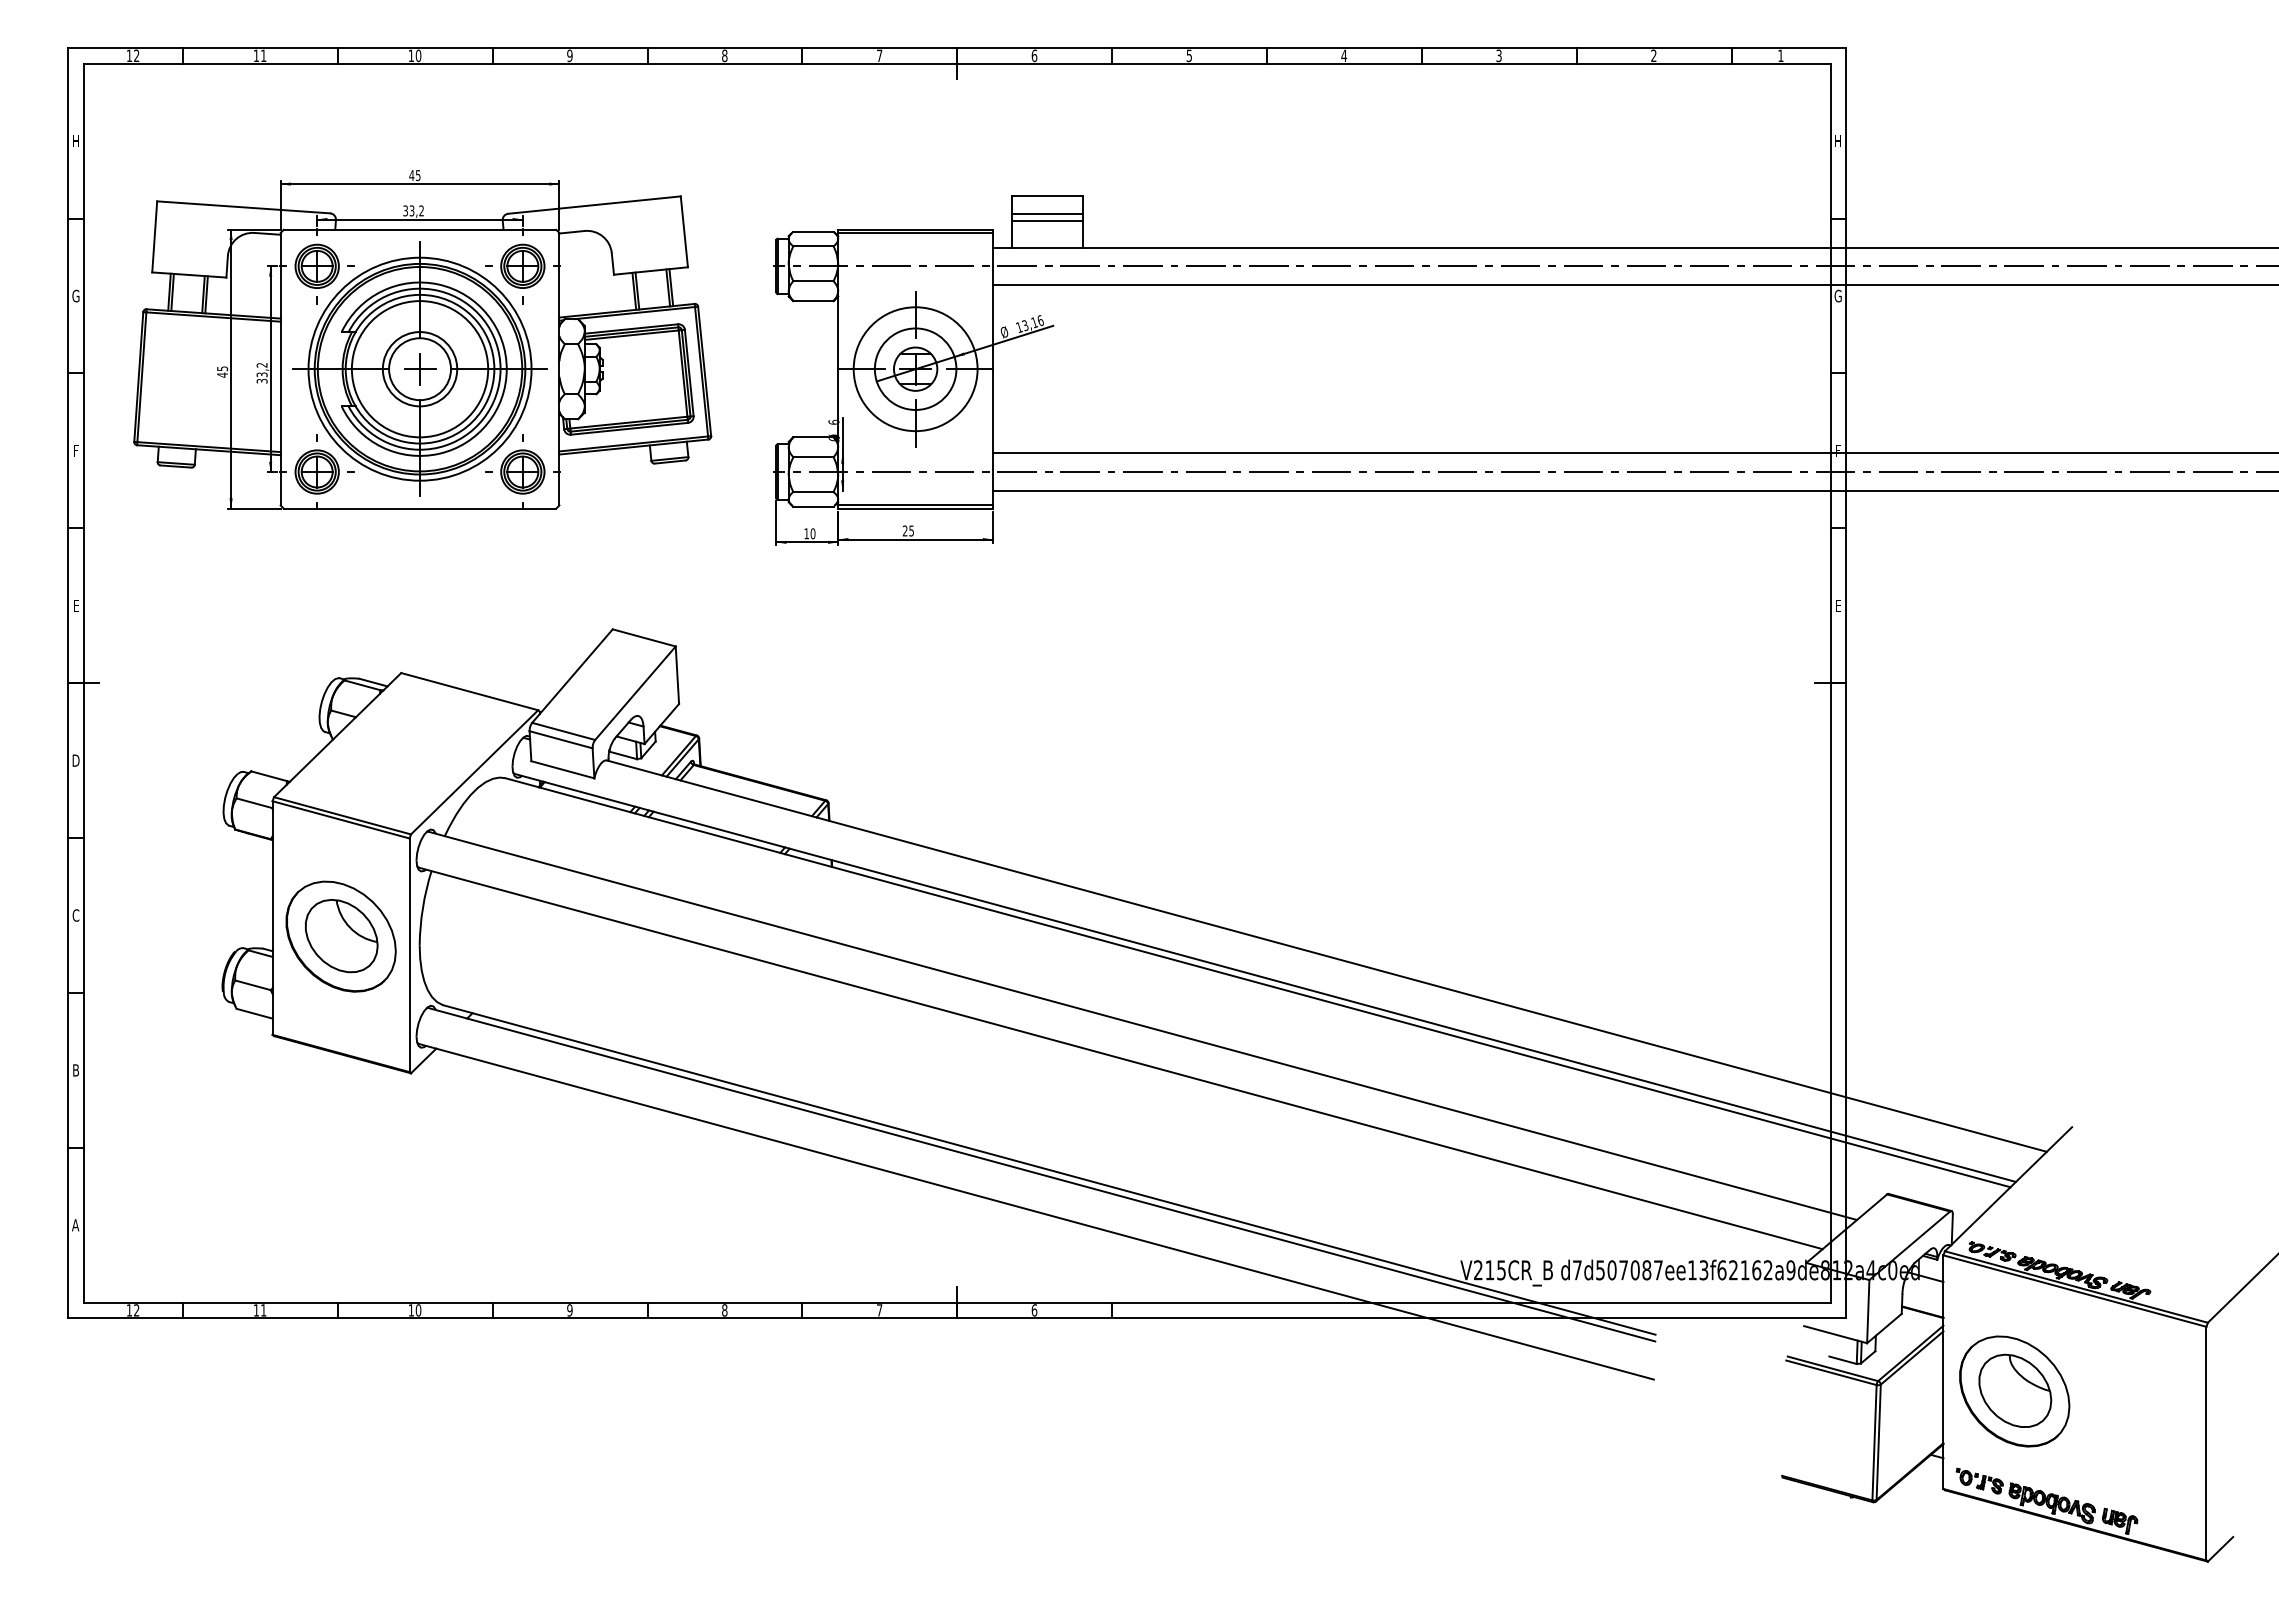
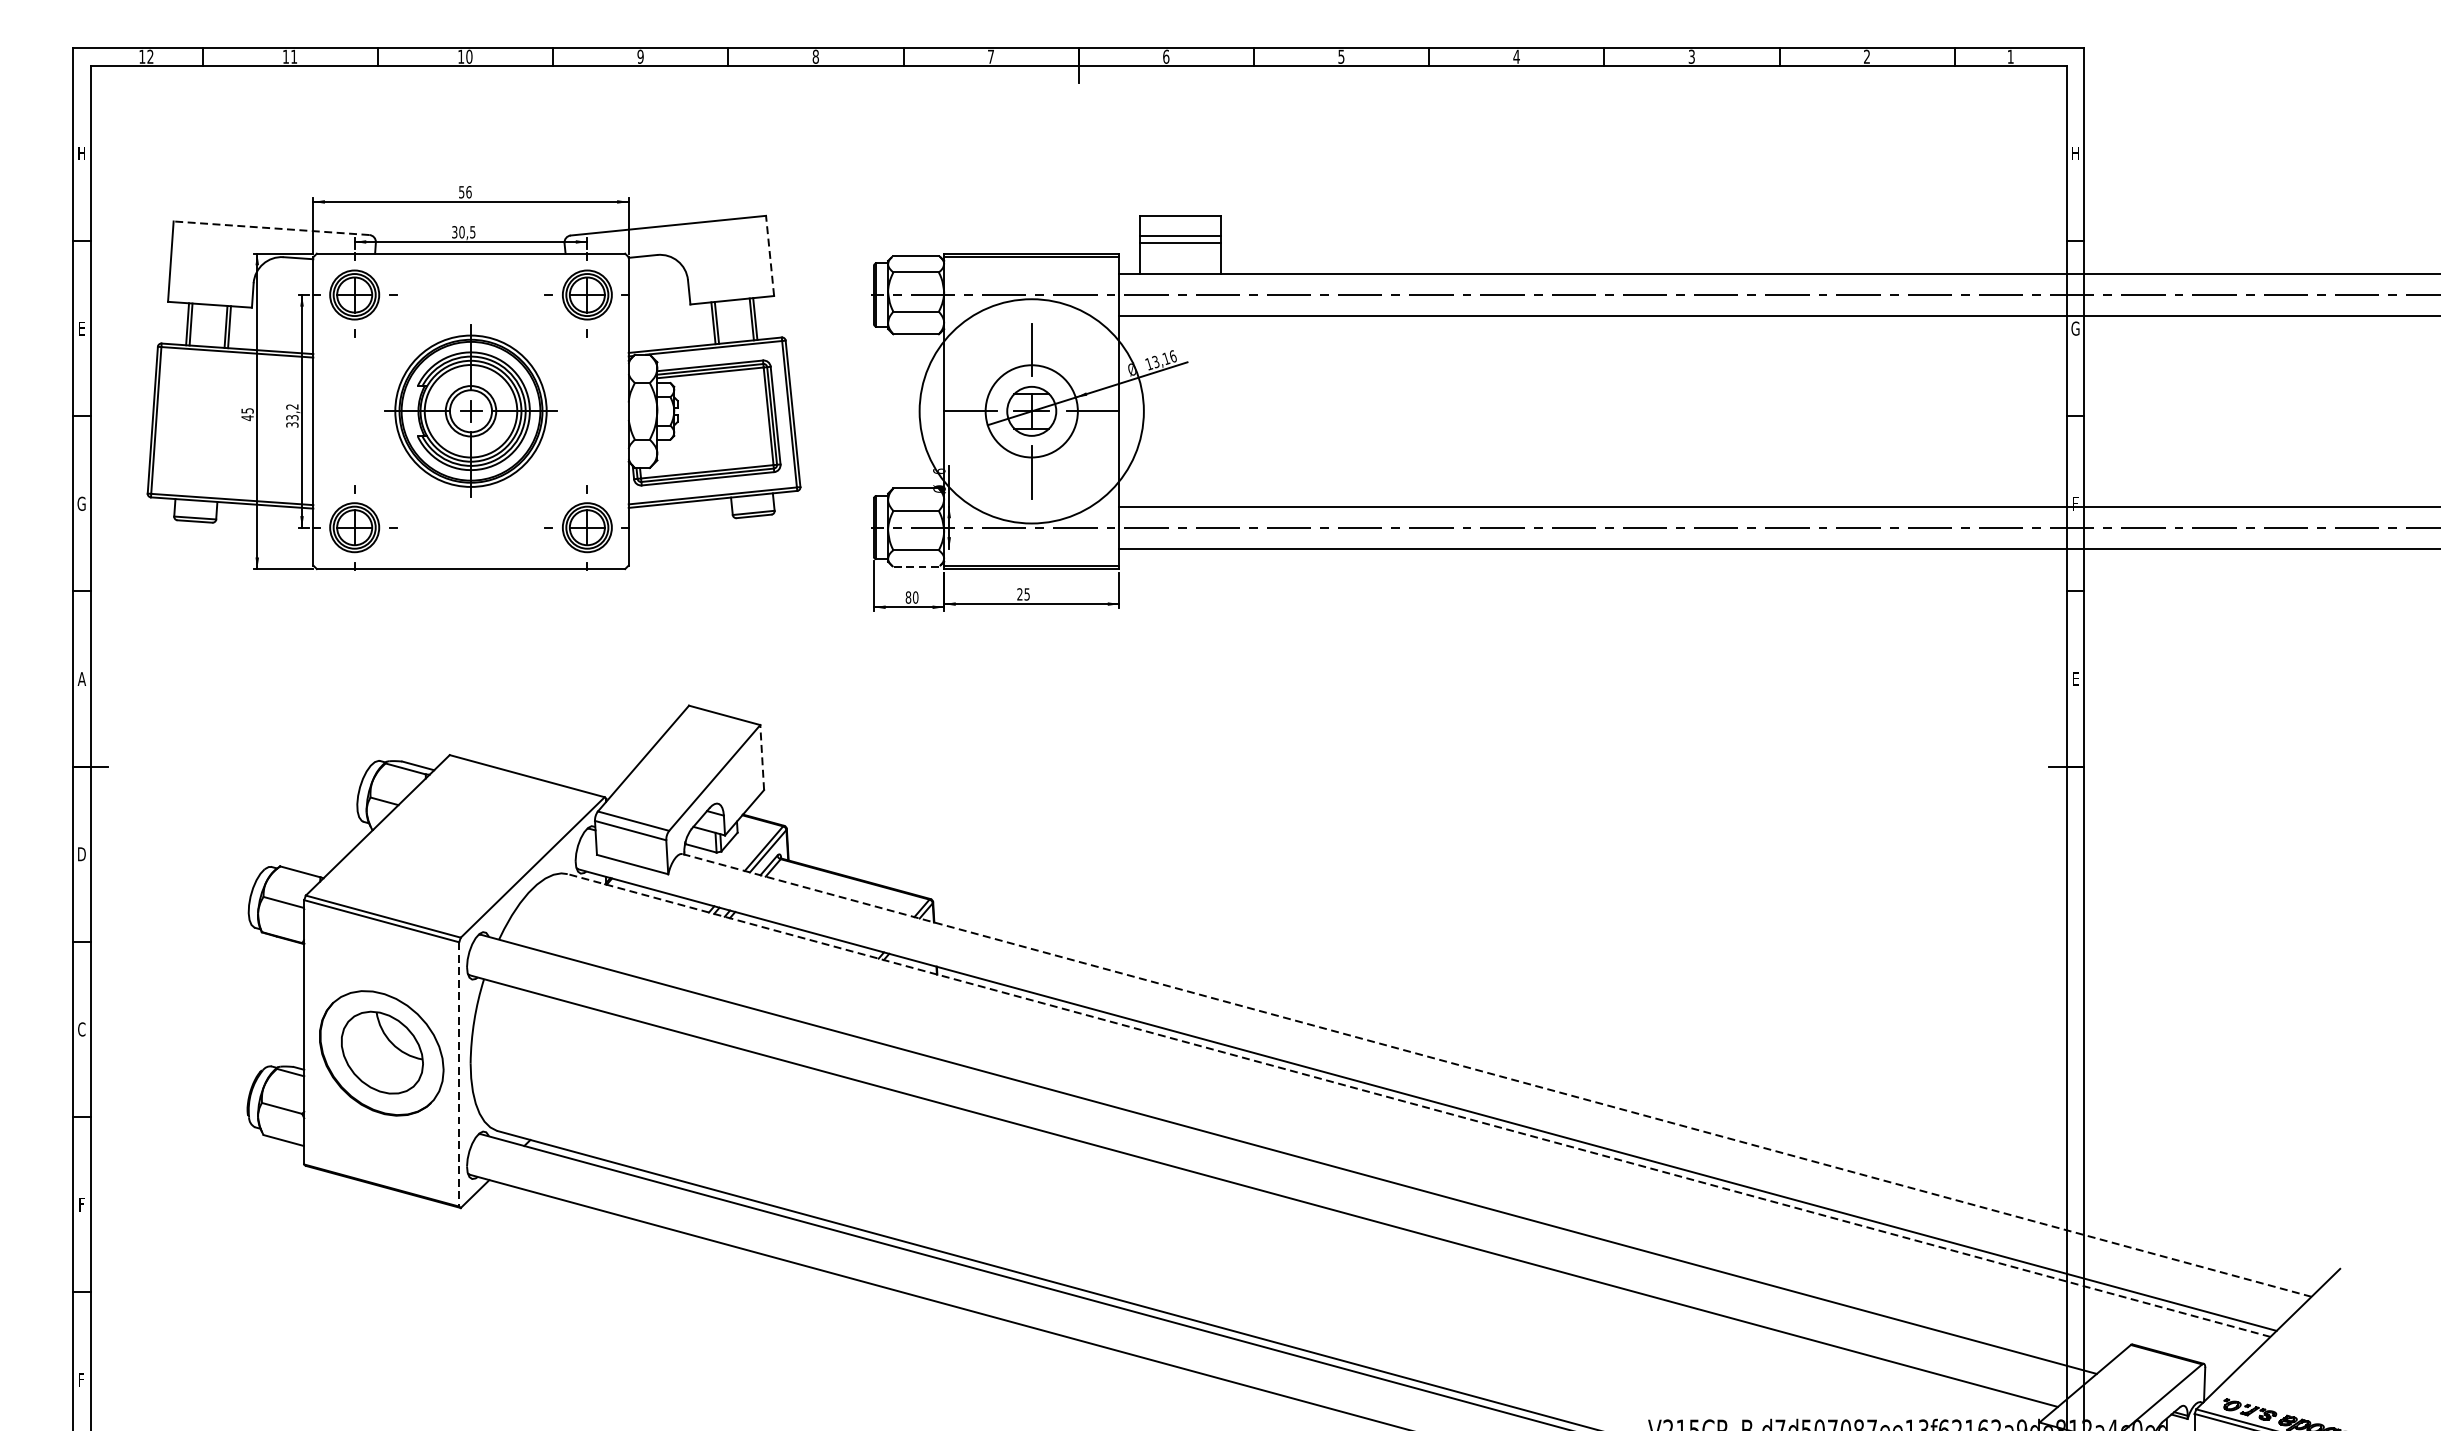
text: (414, 175) -> (464, 192), 45 -> 56
line: (243, 207) -> (271, 228), solid -> dashed
text: (416, 210) -> (467, 231), 33,2 -> 30,5
line: (684, 231) -> (770, 255), solid -> dashed
text: (75, 295) -> (81, 327), G -> E
part: (419, 368) -> (470, 410), size x0.6
circle: (915, 369) -> (1031, 411), size x1.6
text: (75, 450) -> (81, 503), F -> G
line: (812, 506) -> (915, 566), solid -> dashed
text: (806, 533) -> (908, 597), 10 -> 80
text: (75, 605) -> (81, 678), E -> A
line: (677, 675) -> (762, 757), solid -> dashed
line: (409, 955) -> (459, 1074), solid -> dashed
line: (1326, 956) -> (1496, 1075), solid -> dashed
line: (1258, 982) -> (1419, 1105), solid -> dashed
text: (75, 1070) -> (81, 1204), B -> F
text: (75, 1225) -> (81, 1380), A -> F

